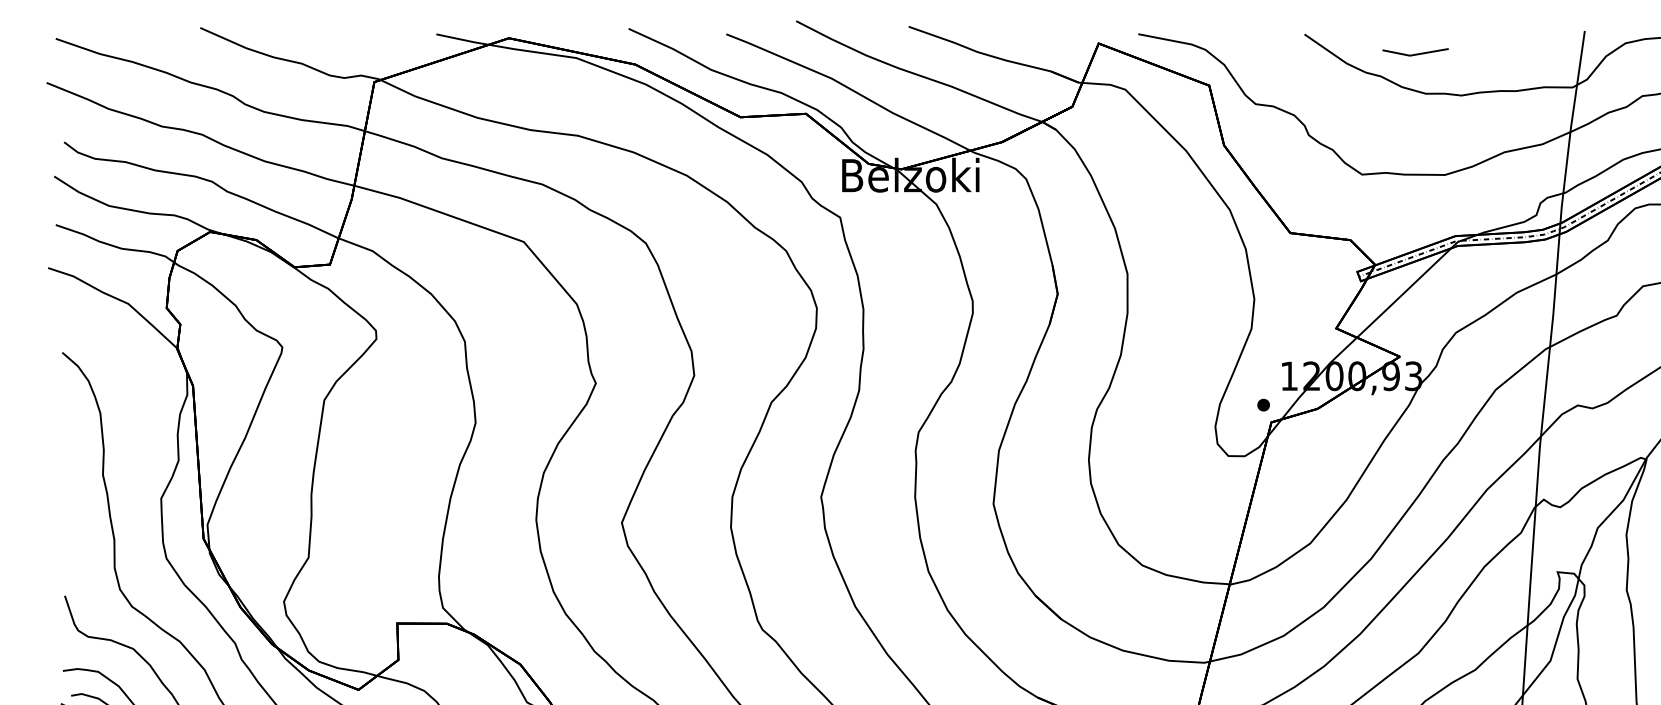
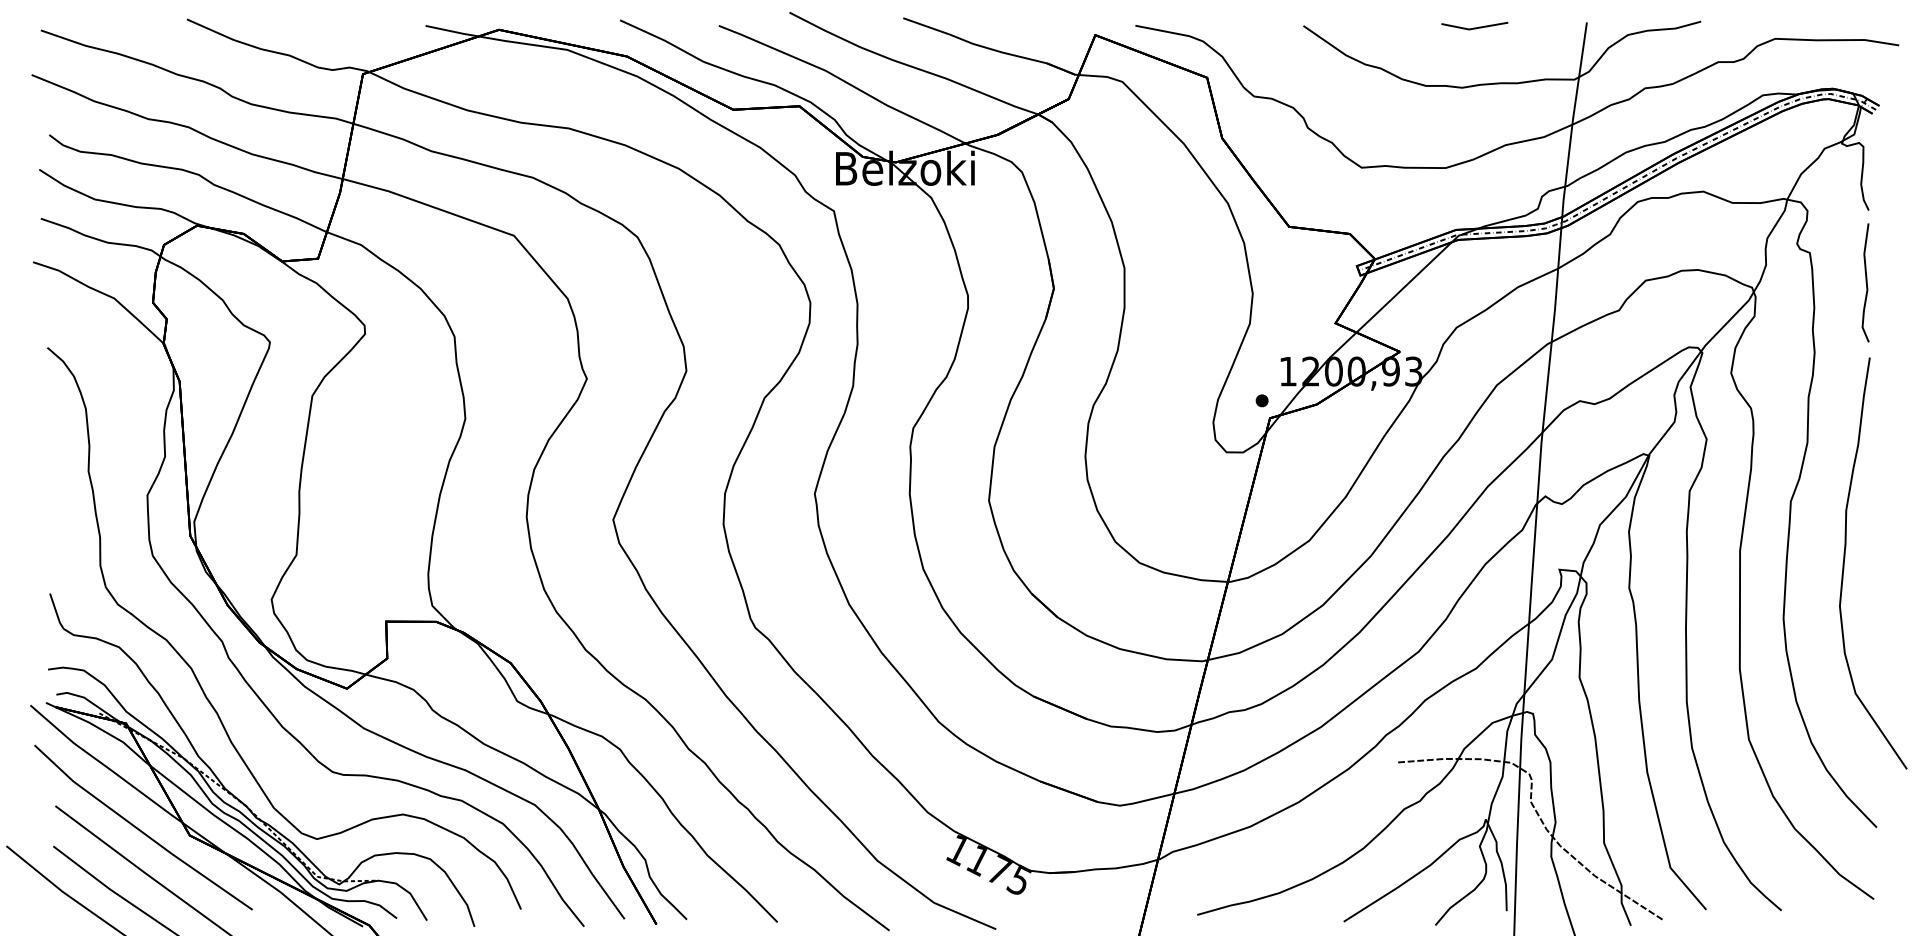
line: (1415, 53) -> (1474, 27), moved

